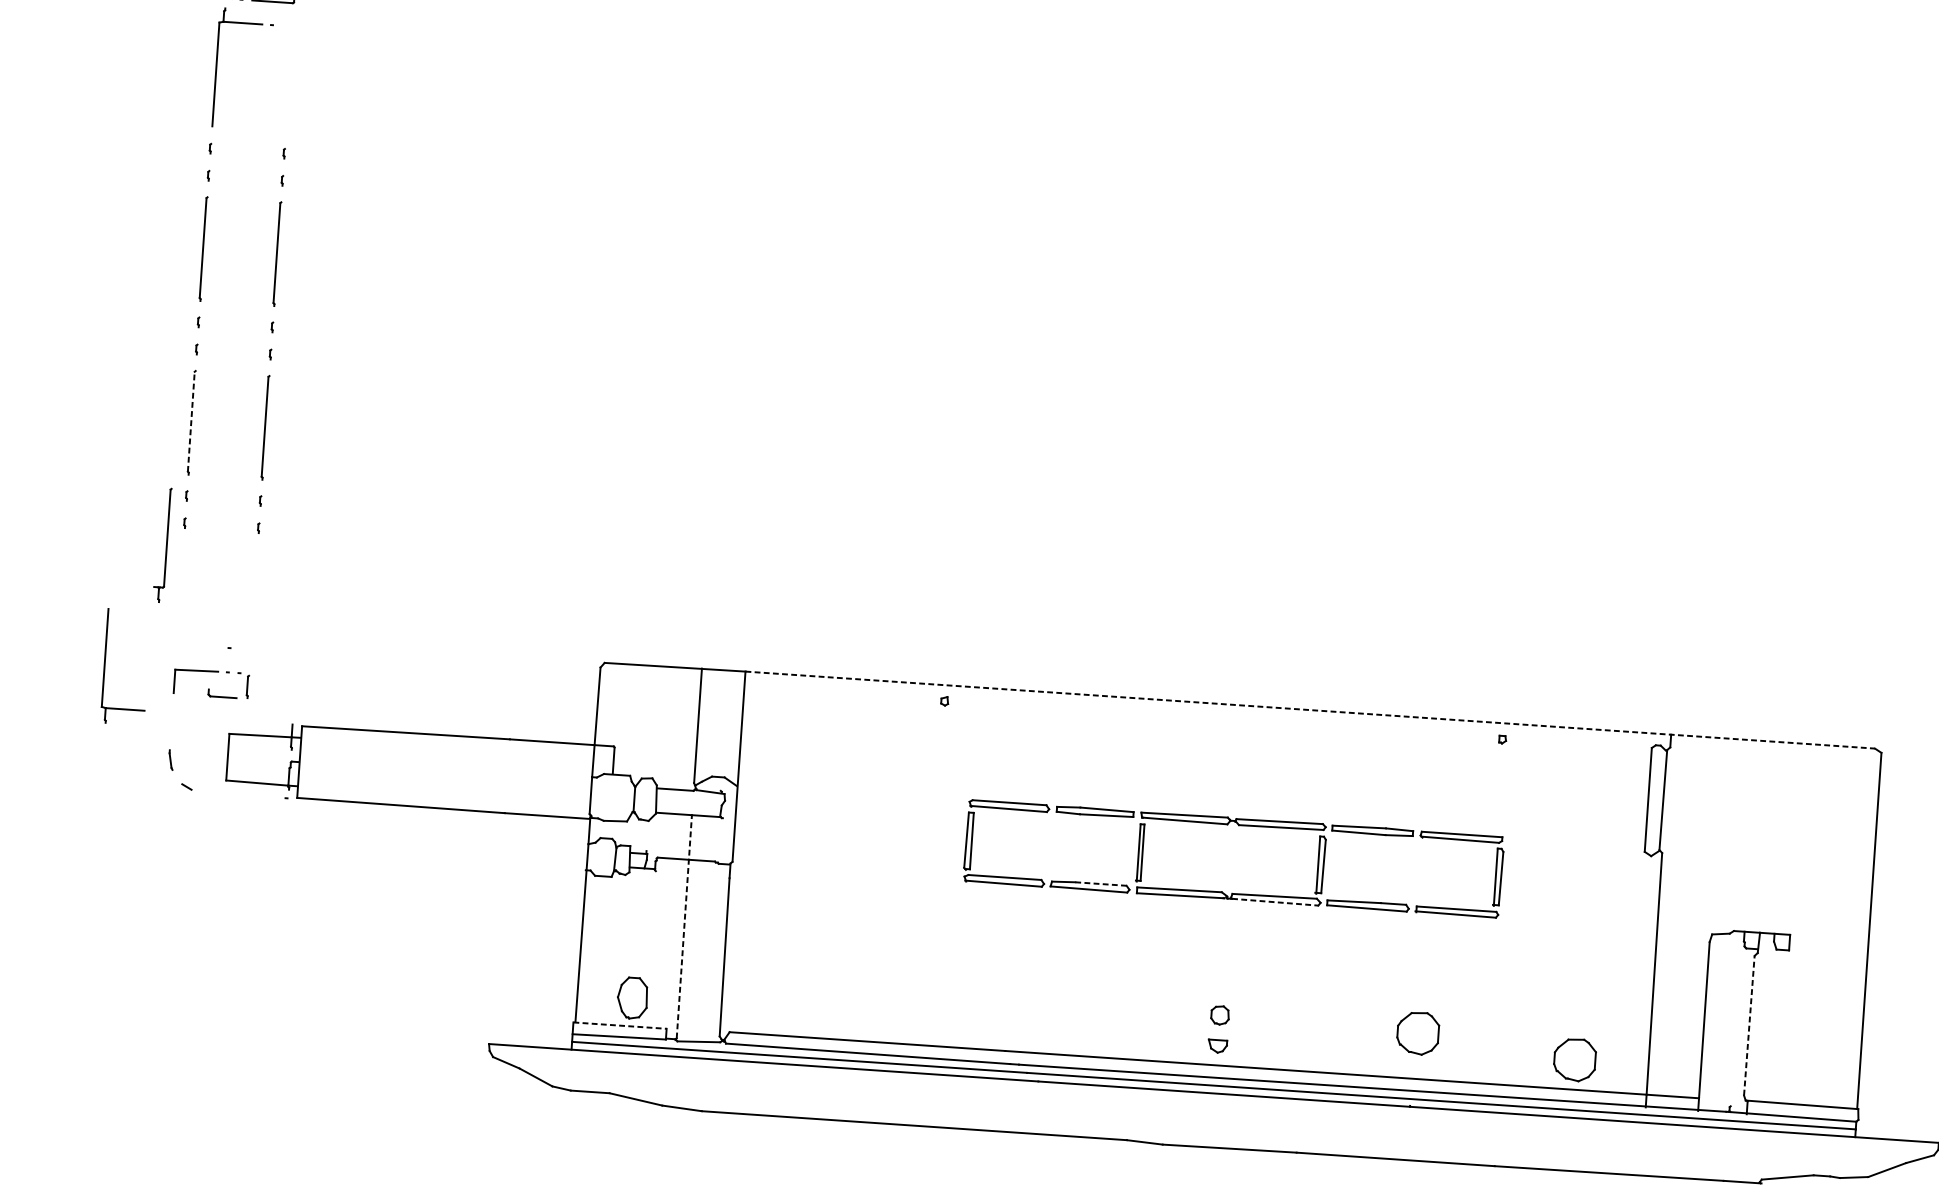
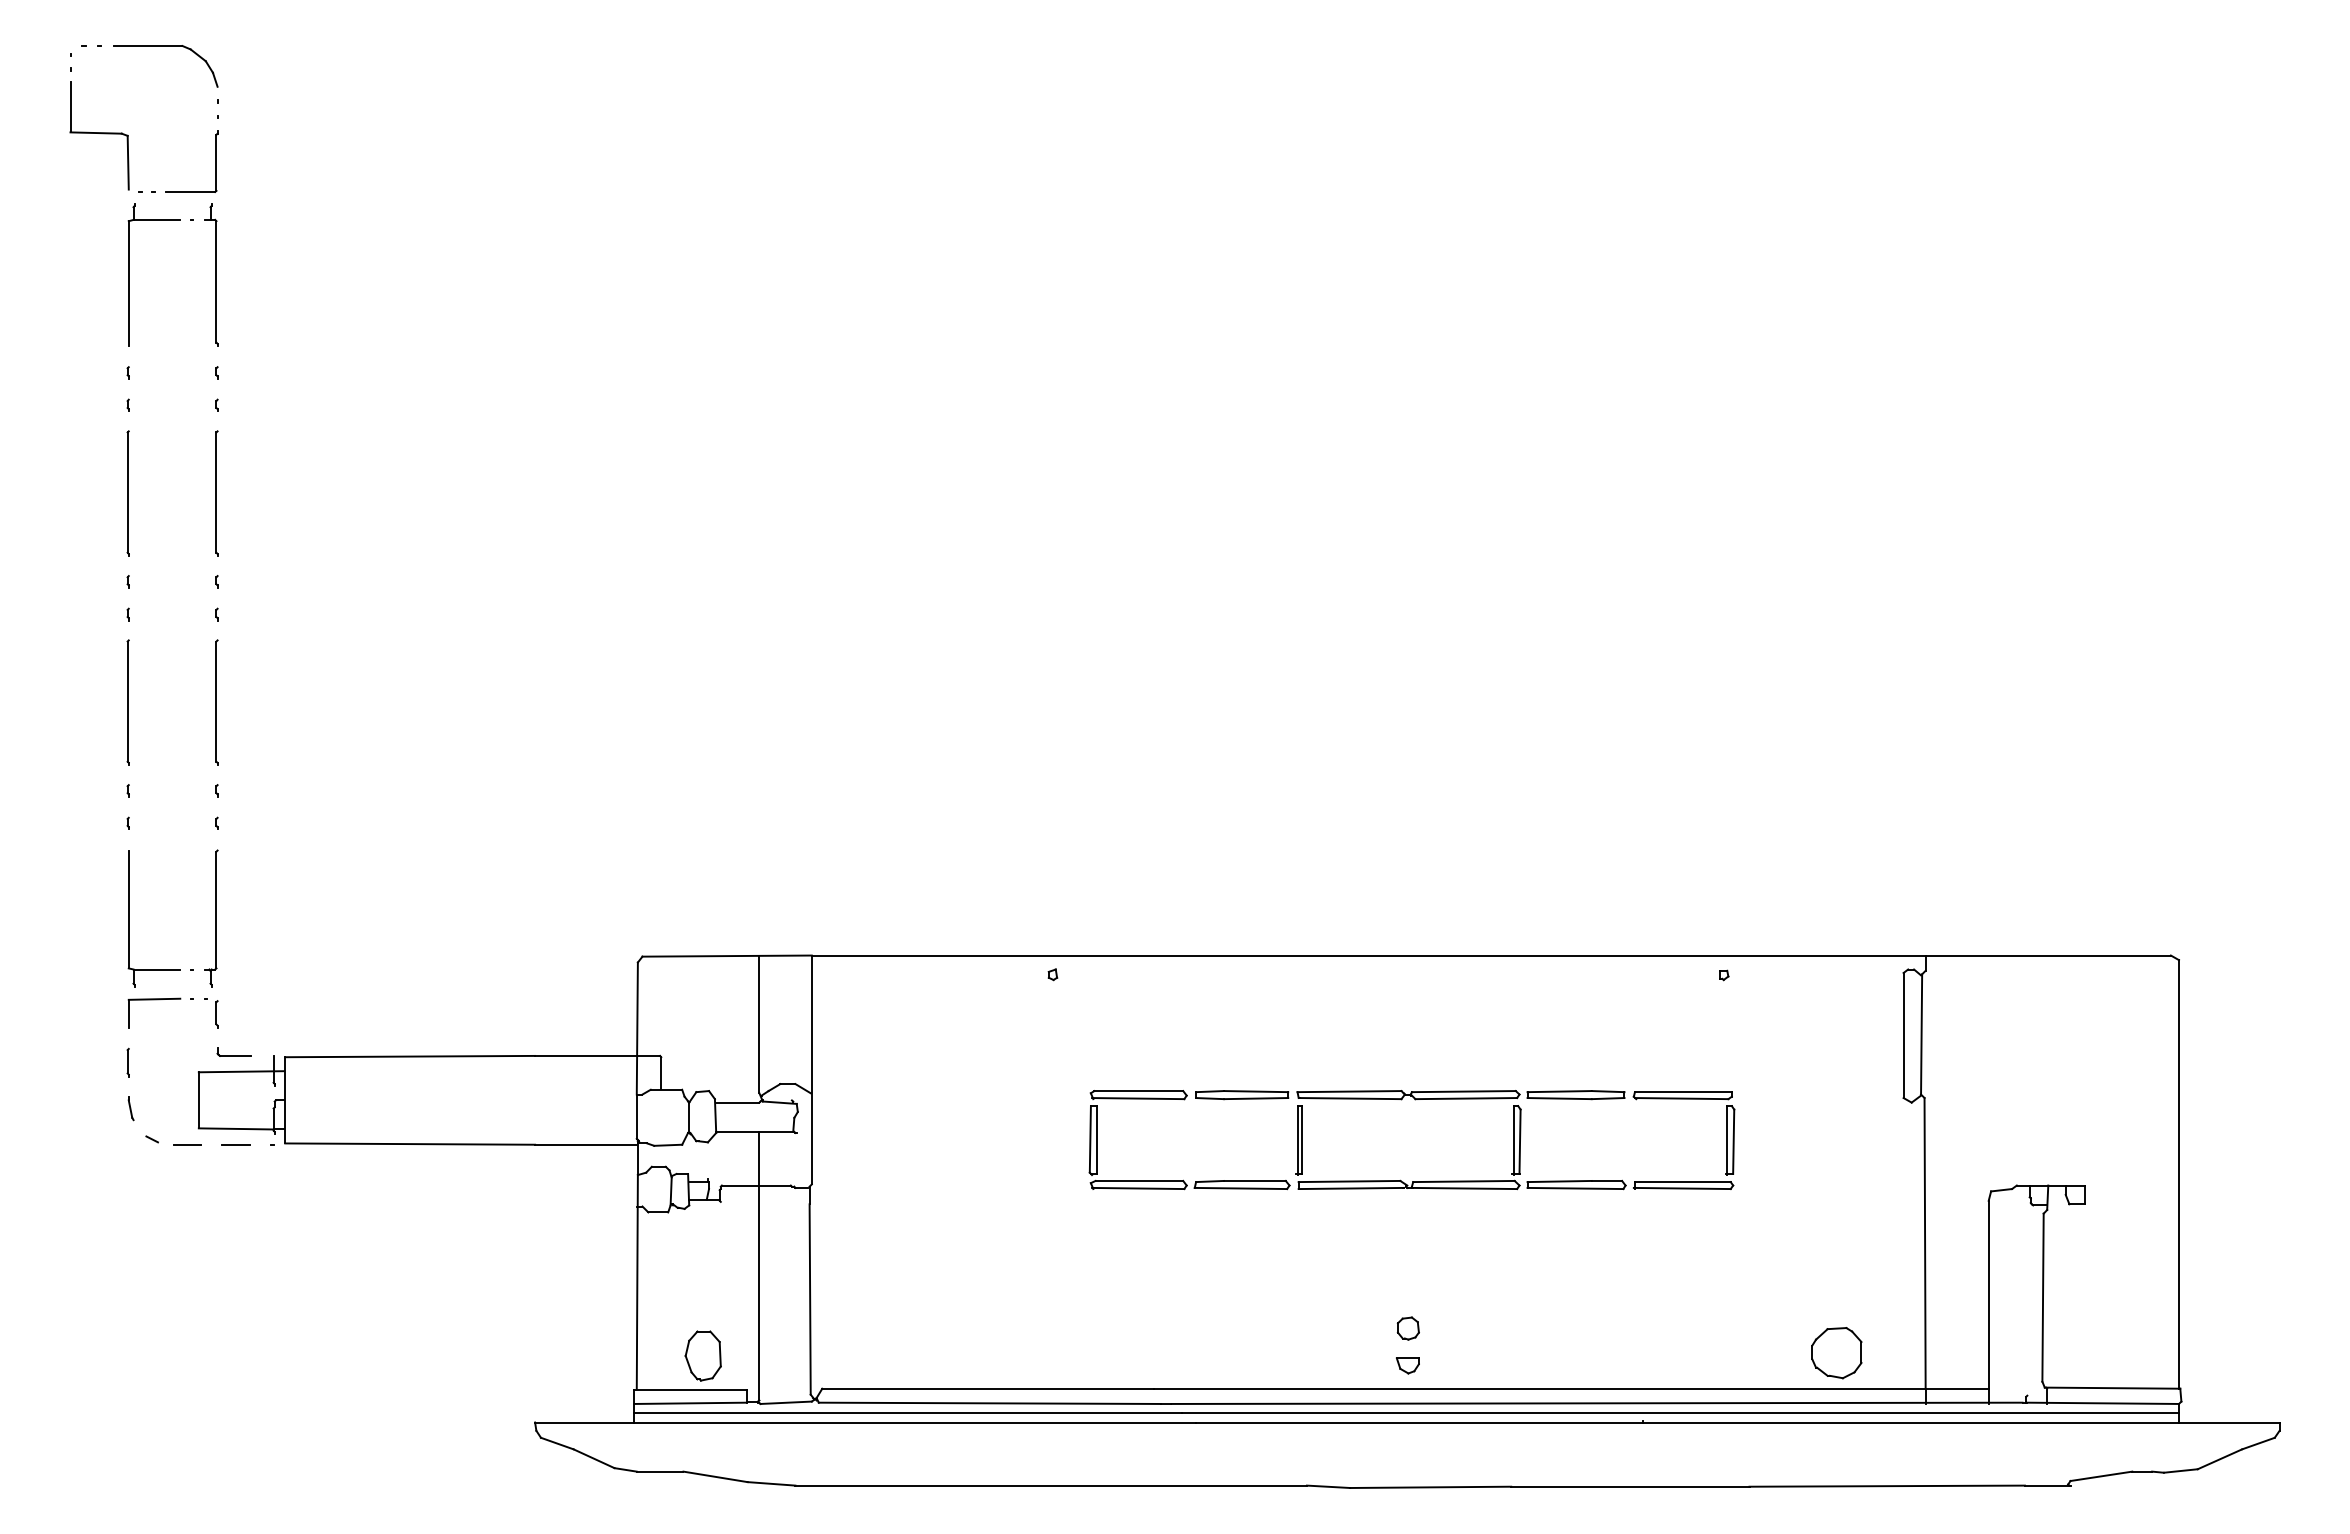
part: (285, 71) -> (211, 274), added
line: (191, 421) -> (127, 701), dashed -> solid
part: (162, 545) -> (211, 918), moved
part: (105, 665) -> (129, 918), moved
part: (221, 693) -> (233, 1051), moved
line: (1310, 710) -> (1491, 955), dashed -> solid
part: (170, 721) -> (127, 1062), added
line: (215, 793) -> (187, 1144), added
line: (255, 795) -> (235, 1144), added
line: (1100, 883) -> (1254, 1180), dashed -> solid
line: (1275, 902) -> (1465, 1188), dashed -> solid
line: (684, 926) -> (759, 1265), dashed -> solid
line: (620, 1025) -> (690, 1389), dashed -> solid
line: (1749, 1025) -> (2043, 1297), dashed -> solid
part: (1417, 1033) -> (1646, 1334), removed

